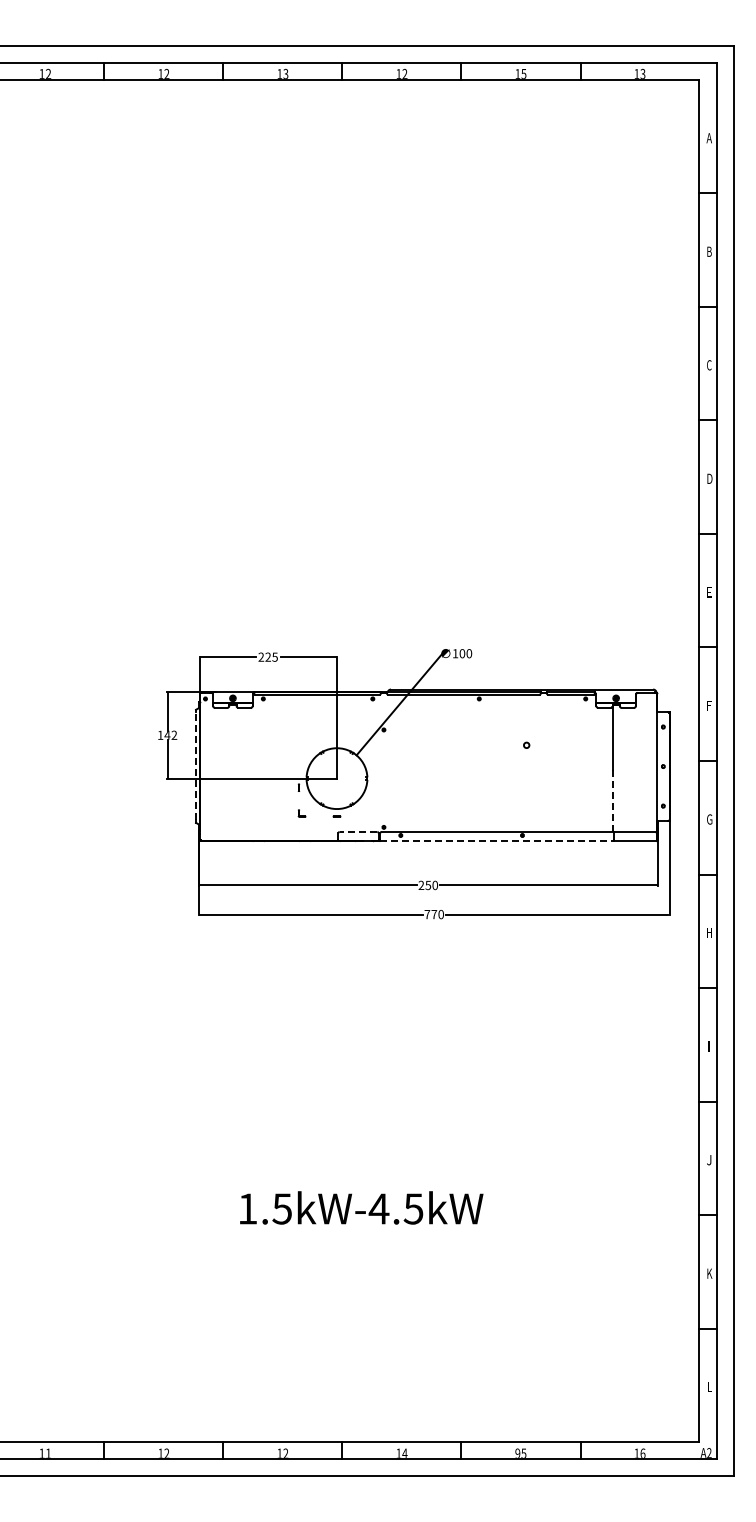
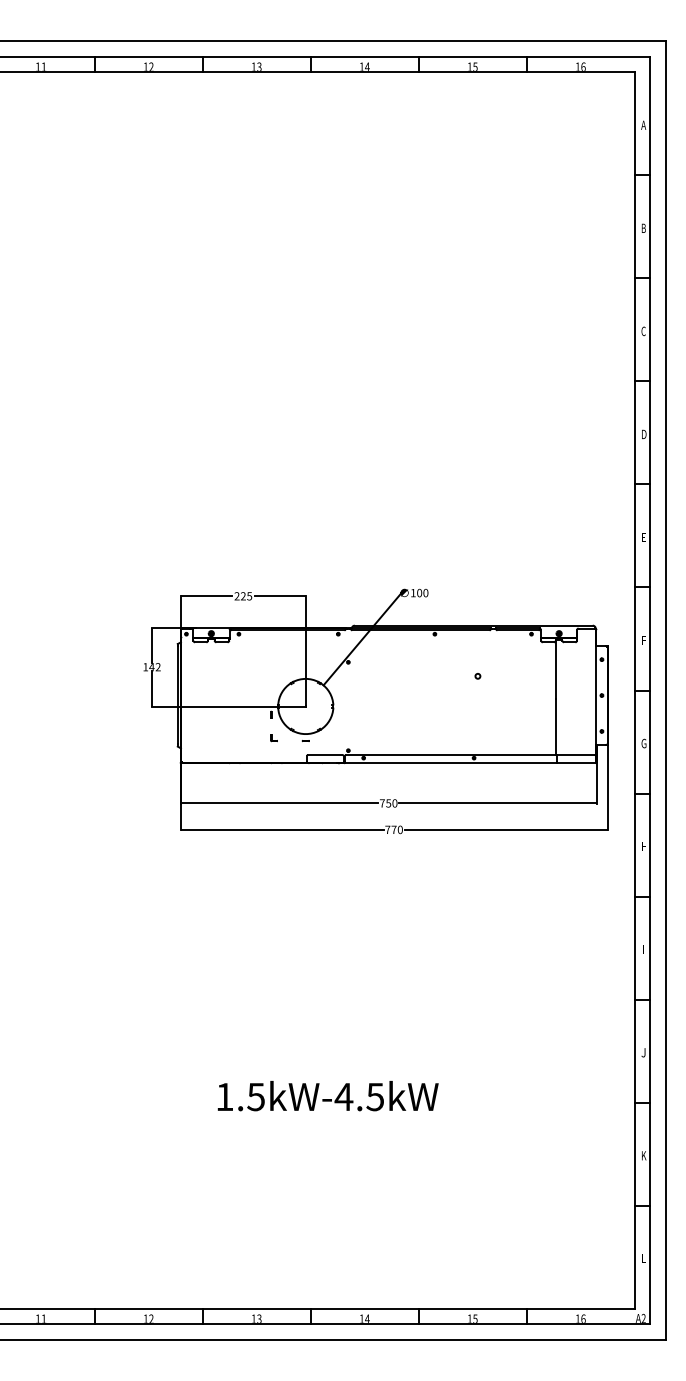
text: (48, 73) -> (43, 66), 12 -> 11
text: (404, 73) -> (367, 66), 12 -> 14
text: (642, 73) -> (583, 66), 13 -> 16
line: (195, 765) -> (177, 694), dashed -> solid
line: (613, 800) -> (556, 726), dashed -> solid
line: (358, 831) -> (325, 754), dashed -> solid
line: (497, 841) -> (451, 763), dashed -> solid
text: (421, 884) -> (382, 802), 250 -> 750
text: (517, 1452) -> (469, 1318), 95 -> 15
text: (285, 1453) -> (259, 1318), 12 -> 13

